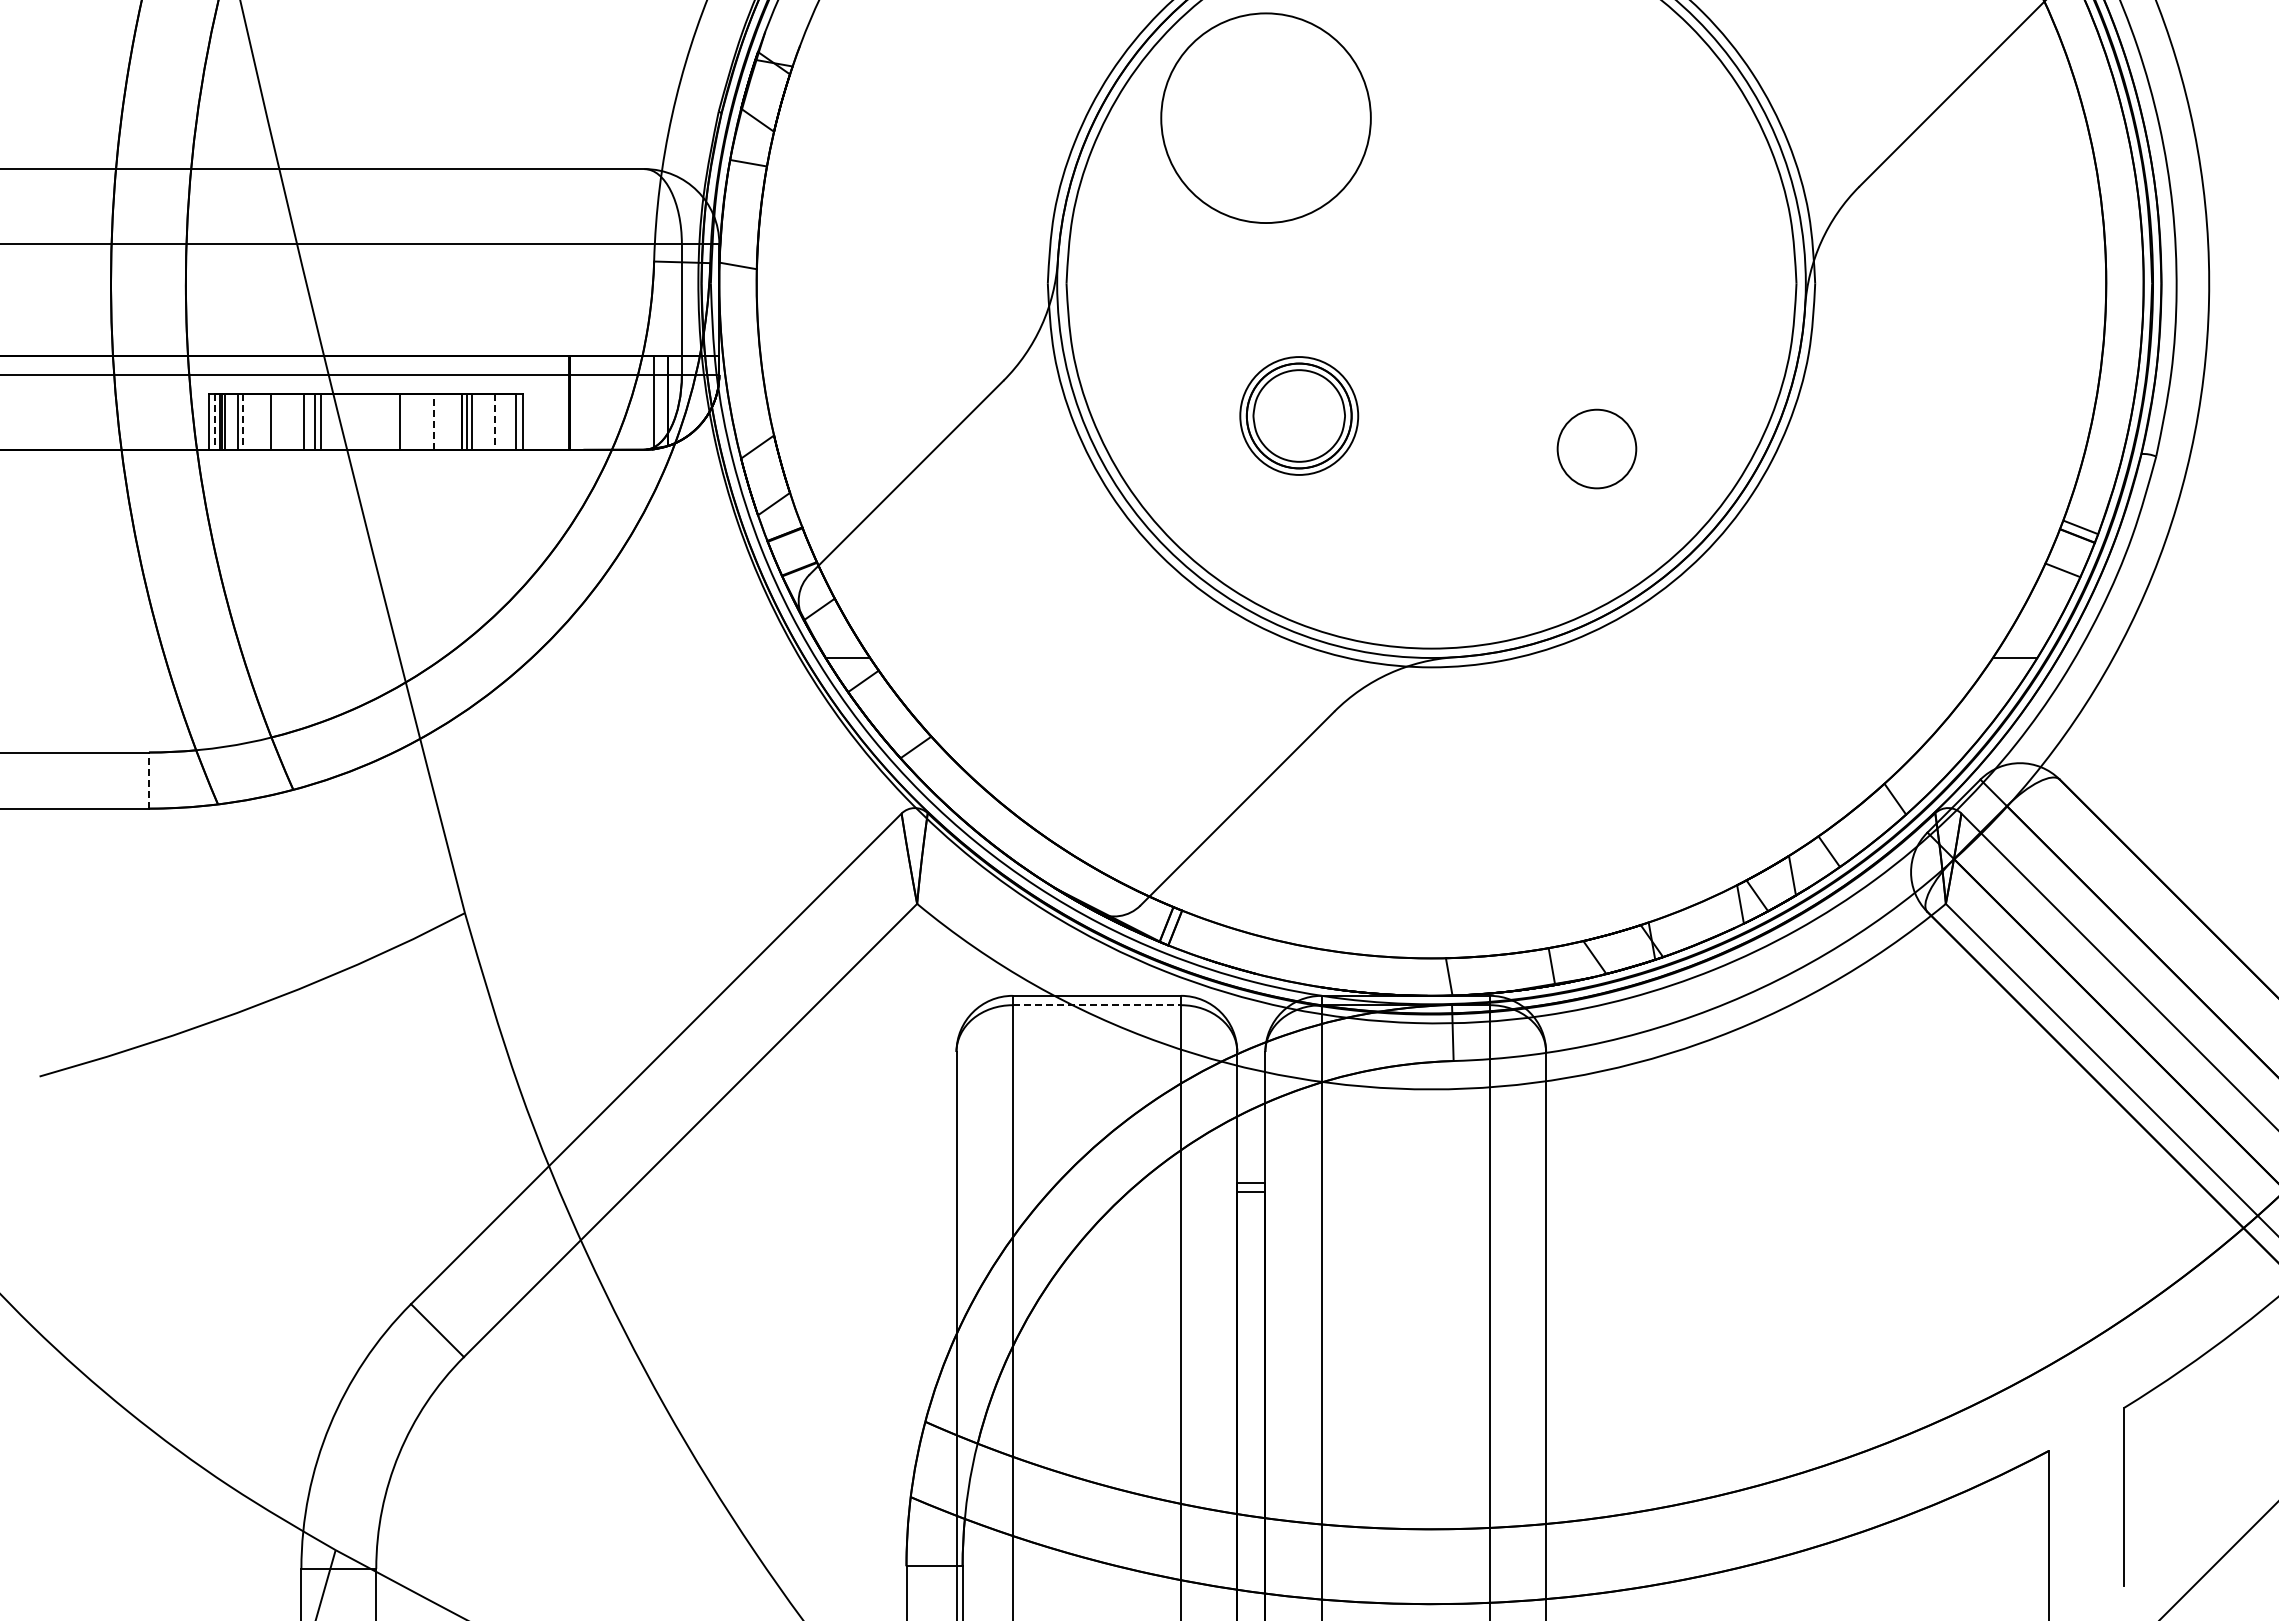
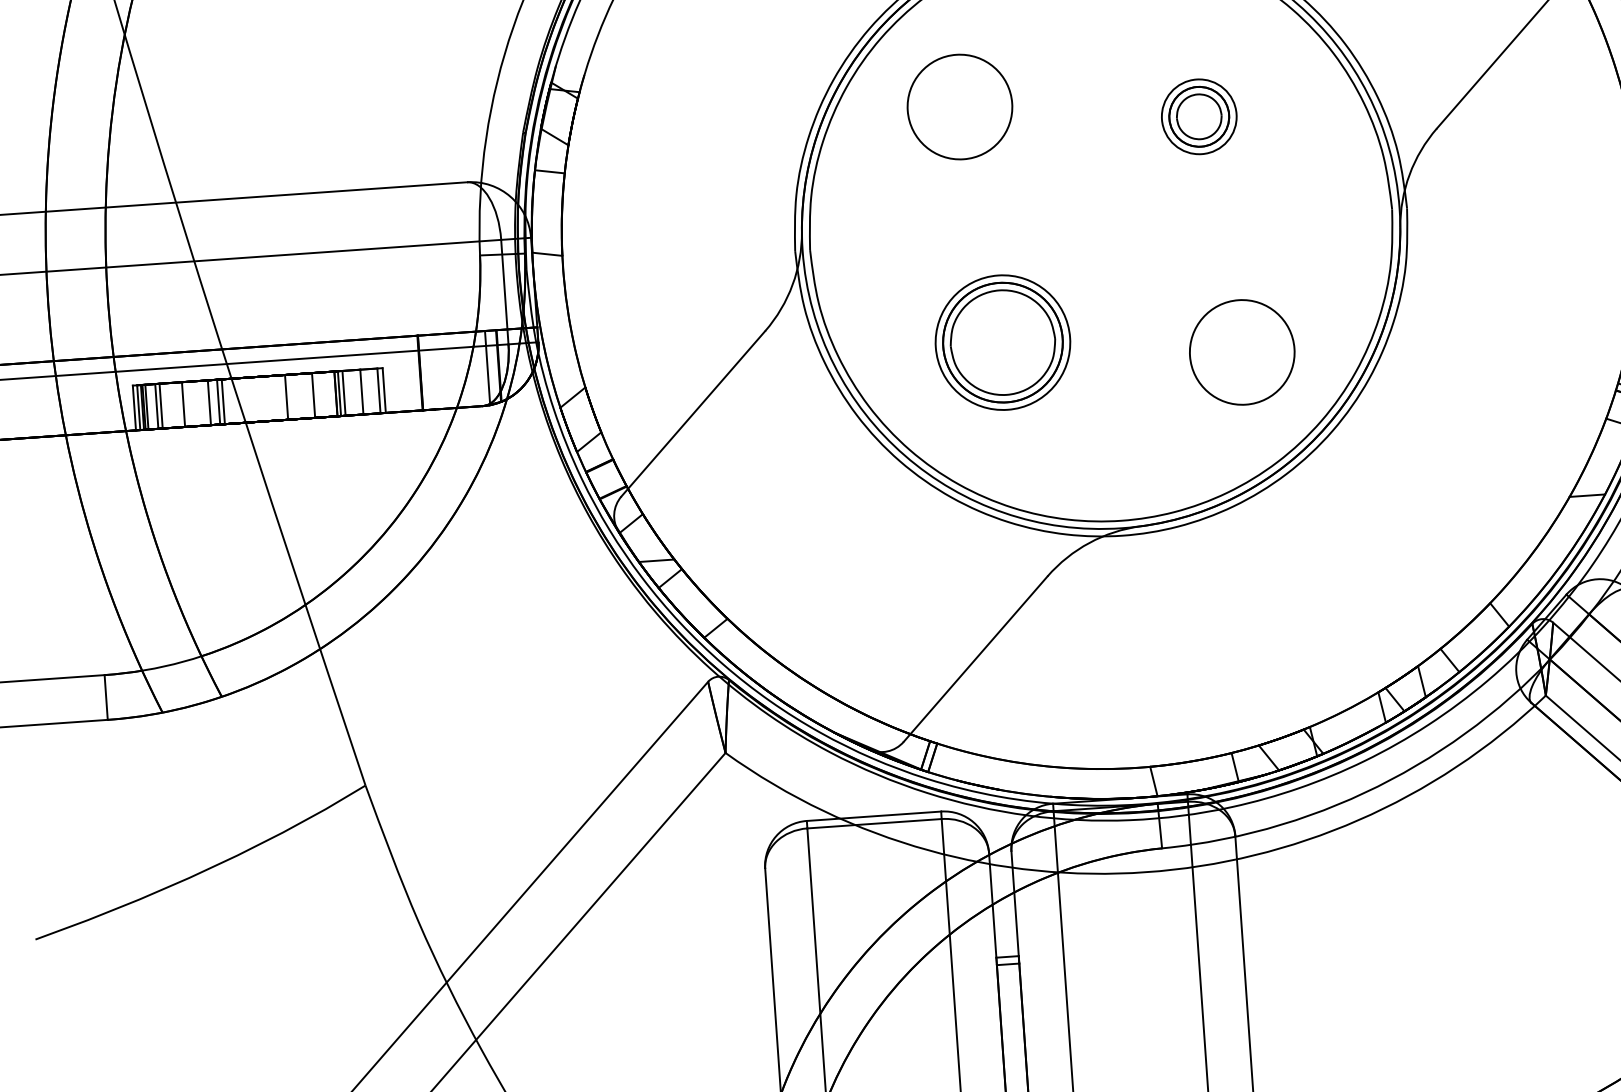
circle: (1265, 117) -> (959, 106), size x0.62
part: (1563, 150) -> (1198, 116), added
part: (1299, 415) -> (1003, 342), size x1.43
line: (434, 421) -> (313, 395), dashed -> solid
line: (214, 422) -> (138, 408), dashed -> solid
line: (242, 422) -> (160, 406), dashed -> solid
line: (494, 422) -> (361, 392), dashed -> solid
circle: (1596, 448) -> (1241, 351), size x1.67
line: (148, 780) -> (105, 697), dashed -> solid
line: (1097, 1005) -> (875, 823), dashed -> solid

